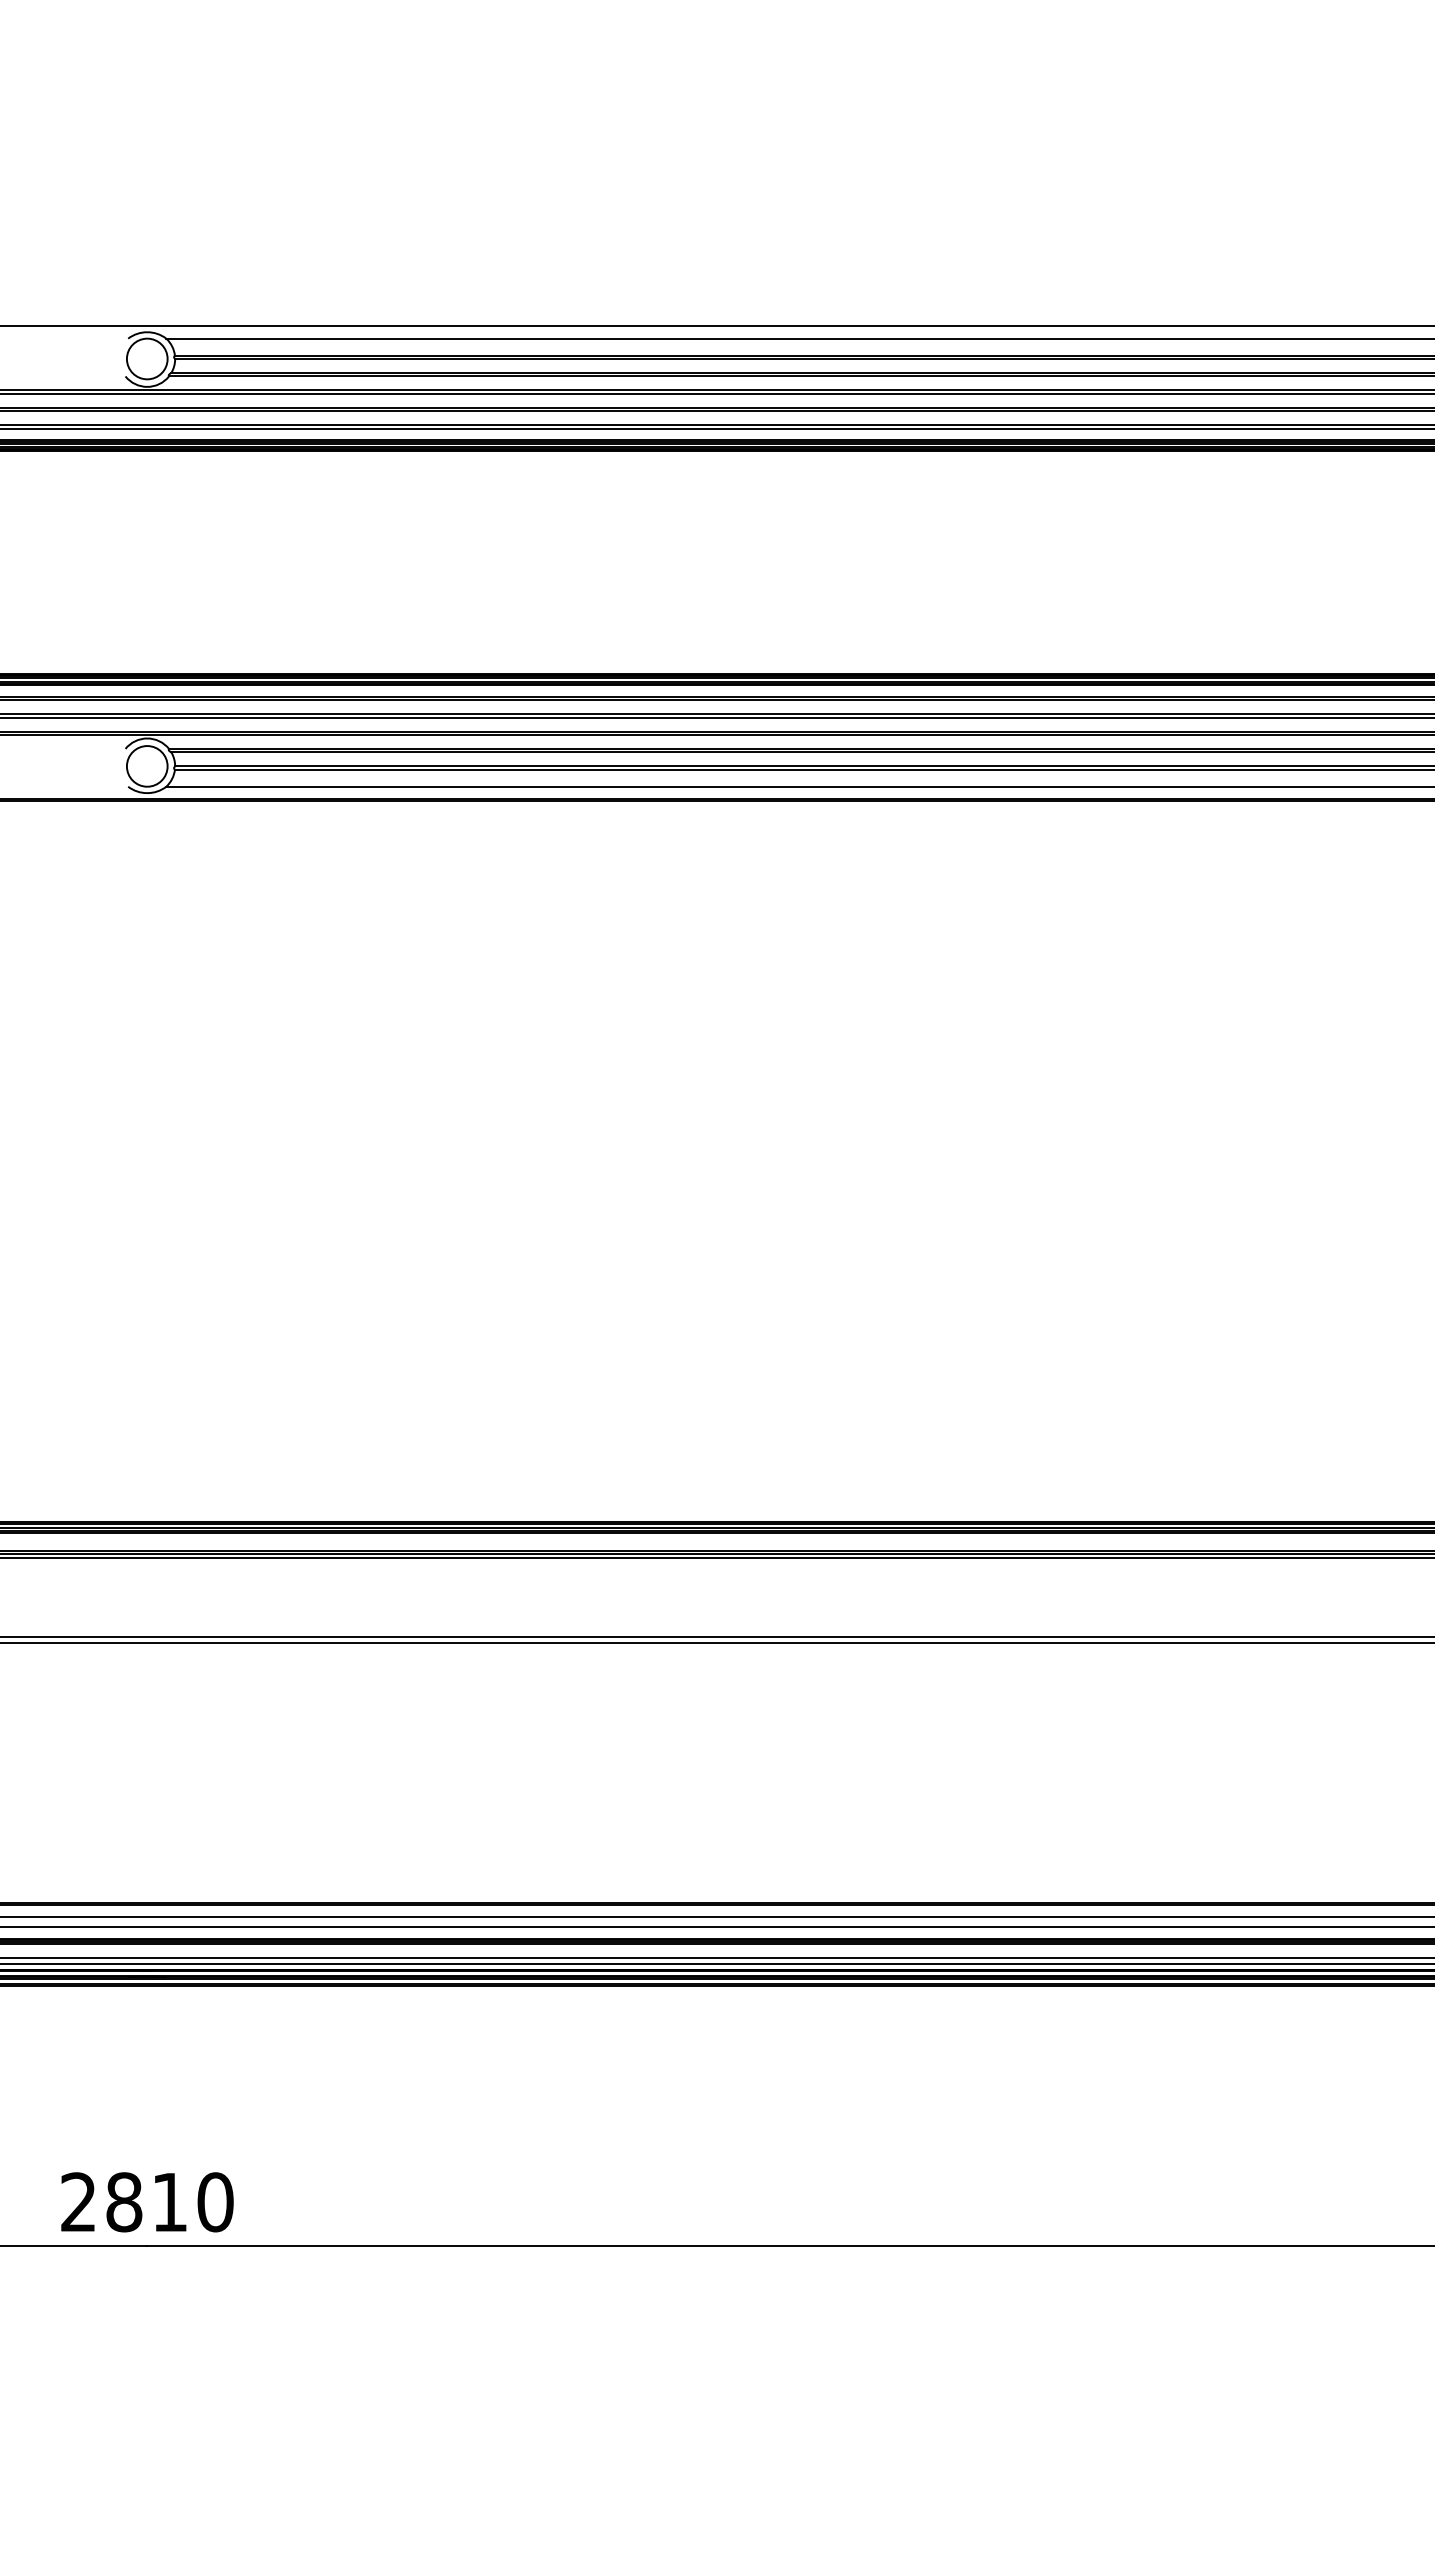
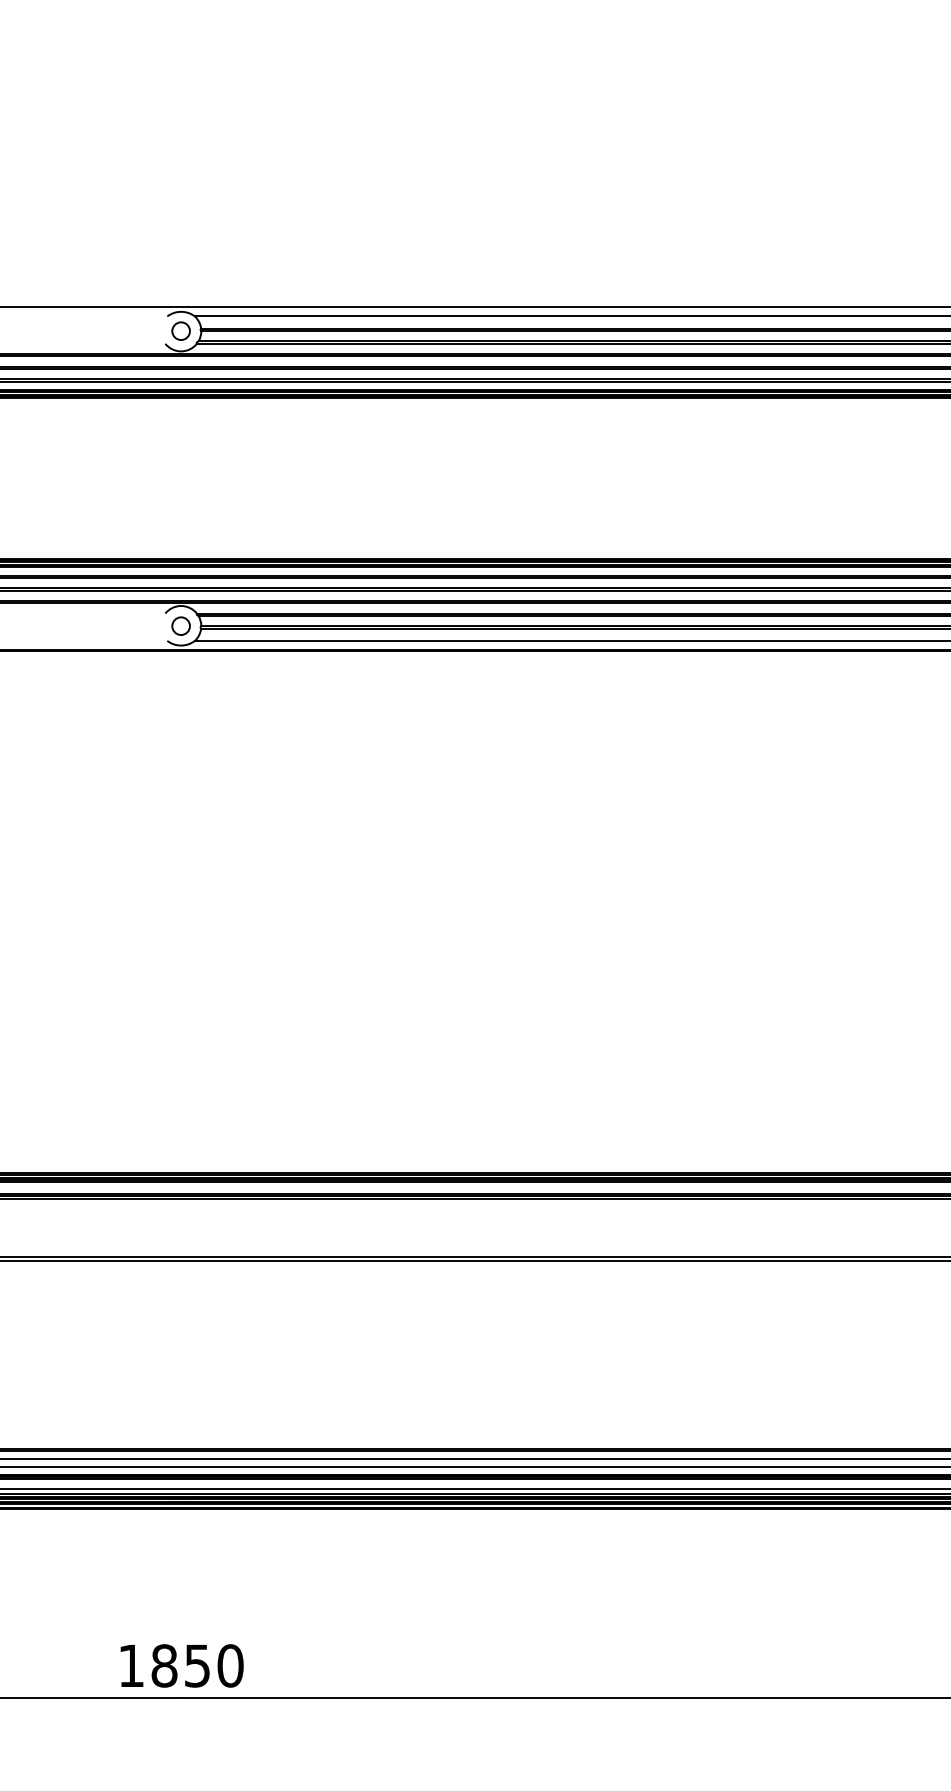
circle: (146, 358) -> (180, 330), size x0.6
circle: (146, 766) -> (180, 626), size x0.6
text: (123, 2202) -> (163, 1666), 2810 -> 1850

